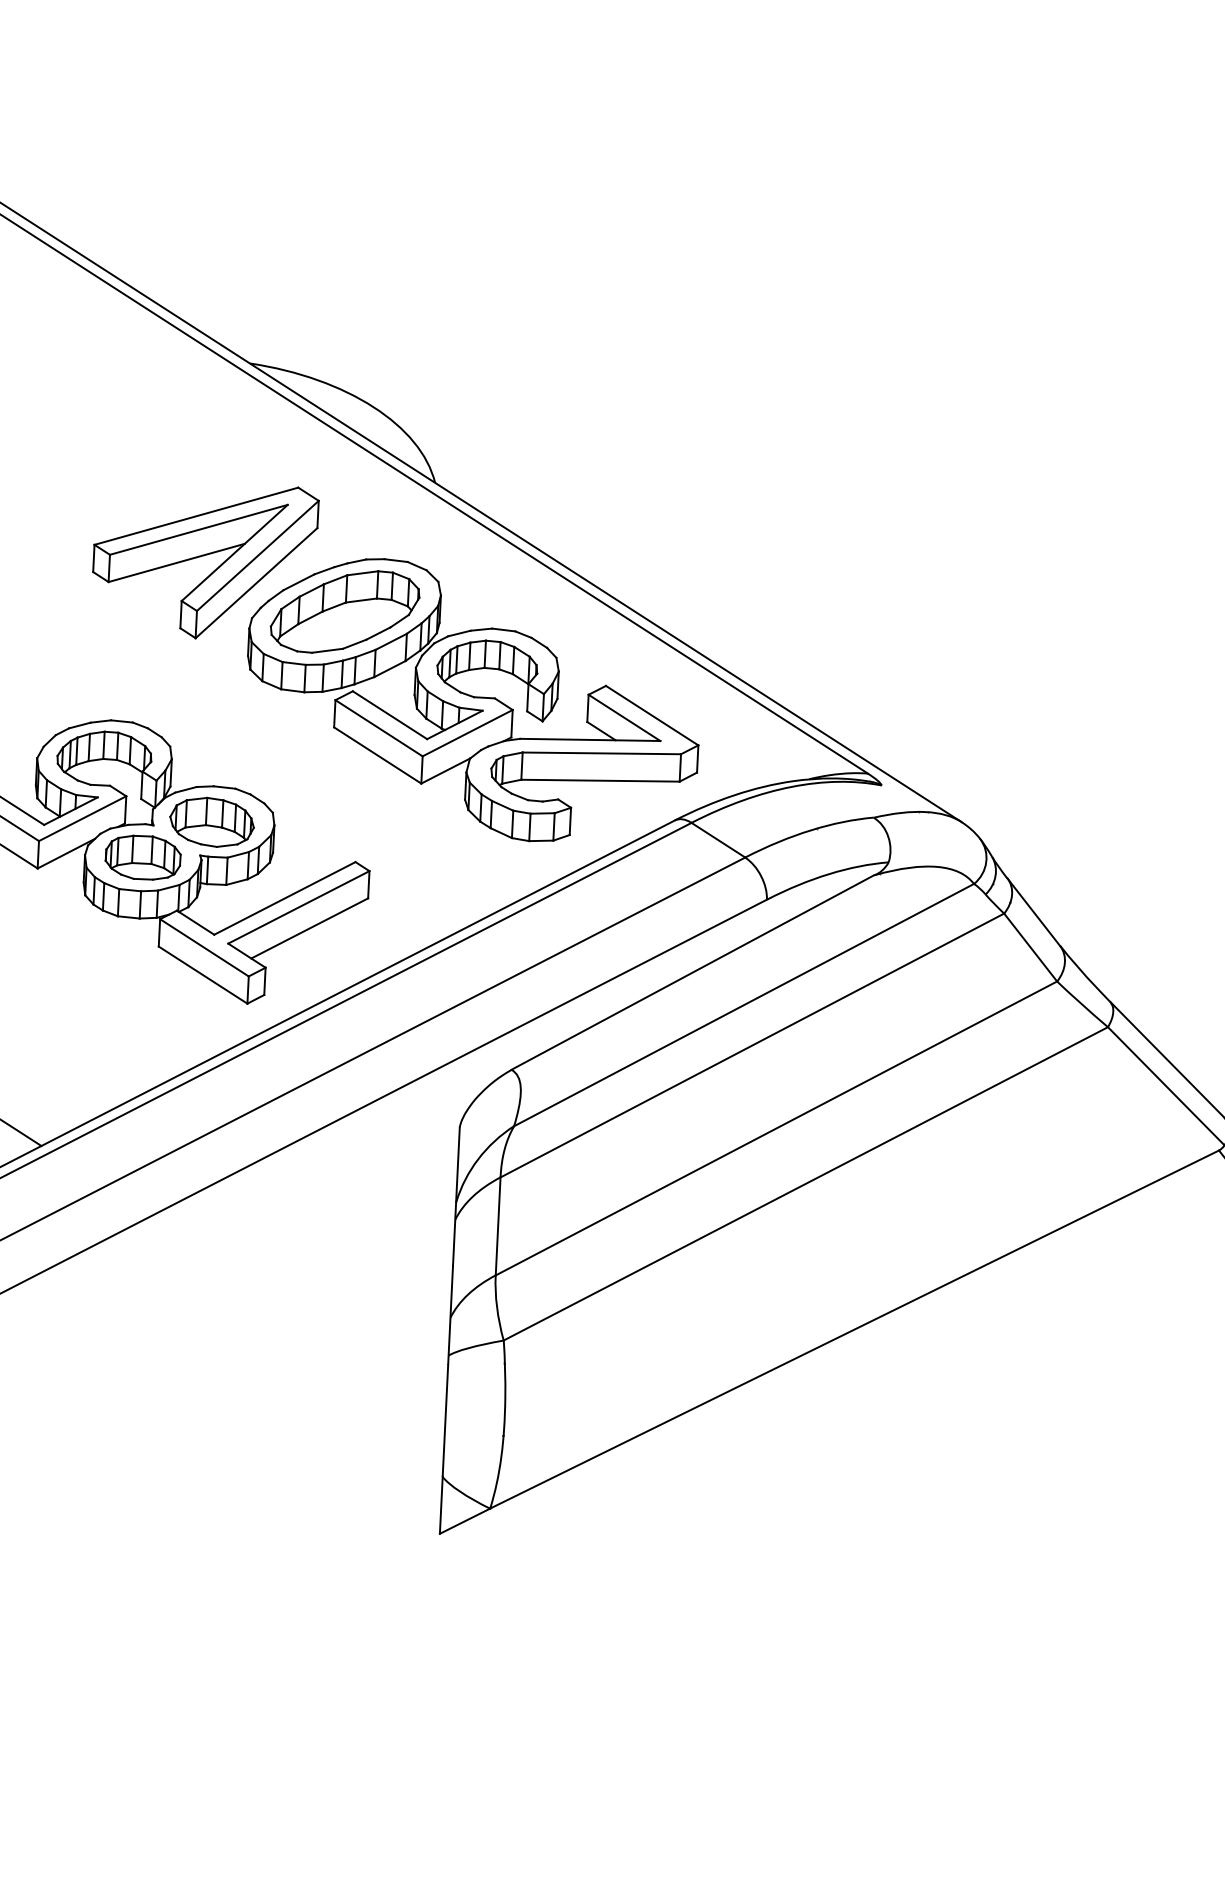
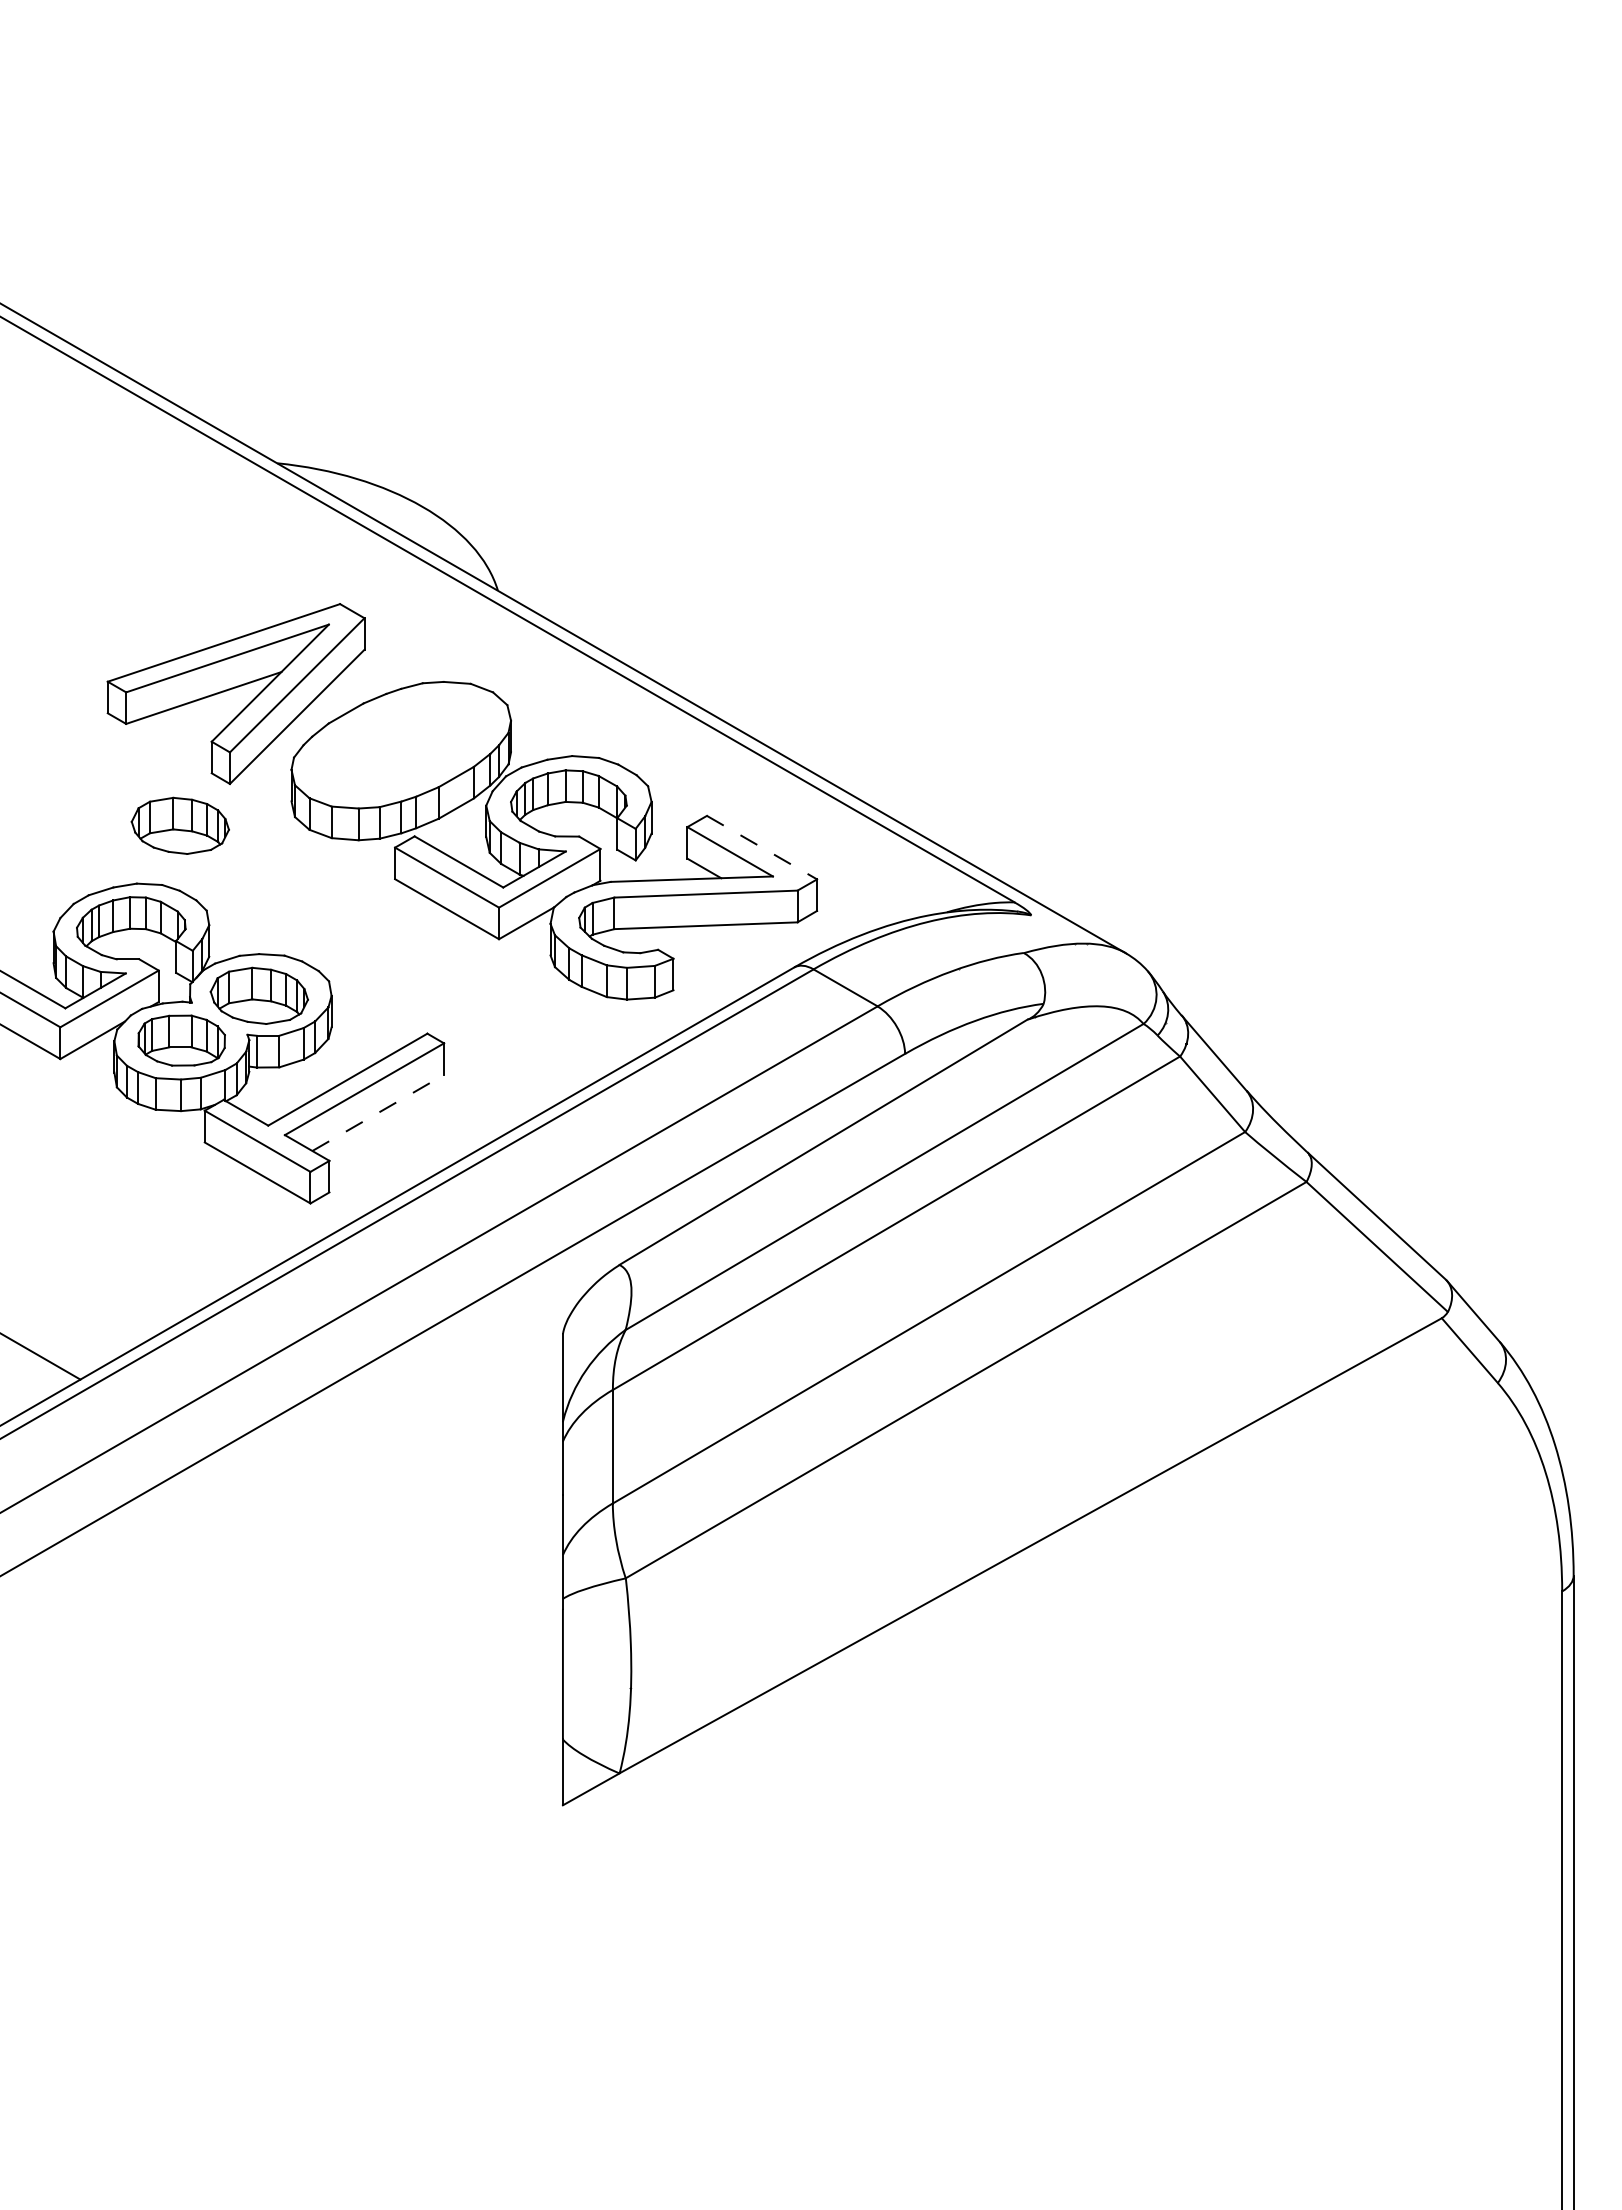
part: (345, 612) -> (401, 745), removed
part: (150, 671) -> (179, 825), added
line: (652, 715) -> (762, 847), solid -> dashed
line: (309, 928) -> (378, 1112), solid -> dashed

